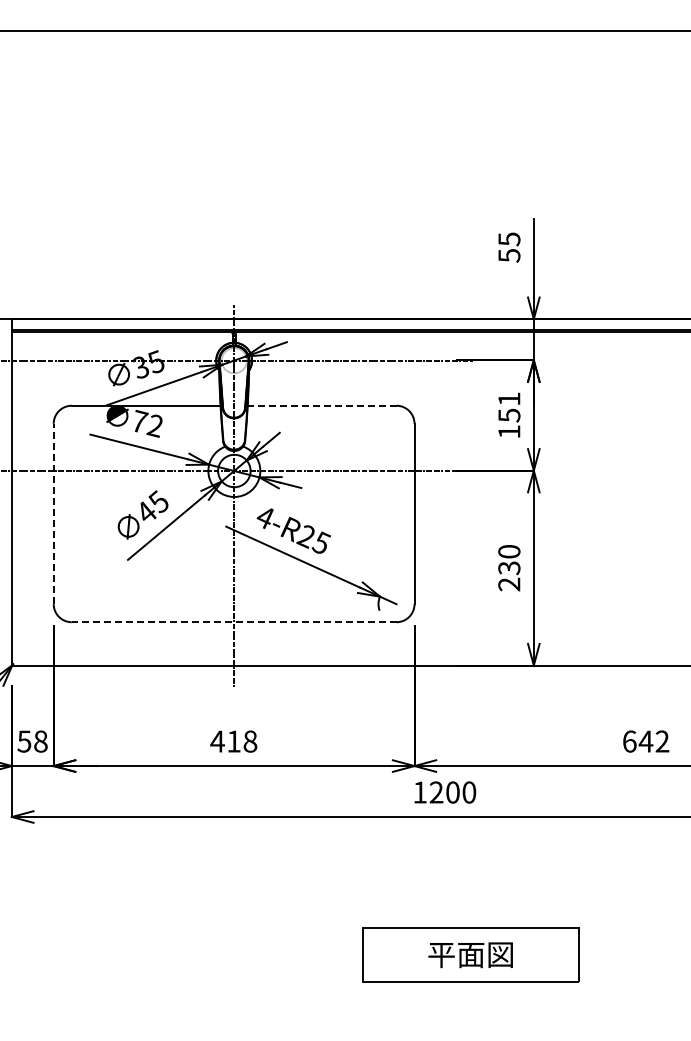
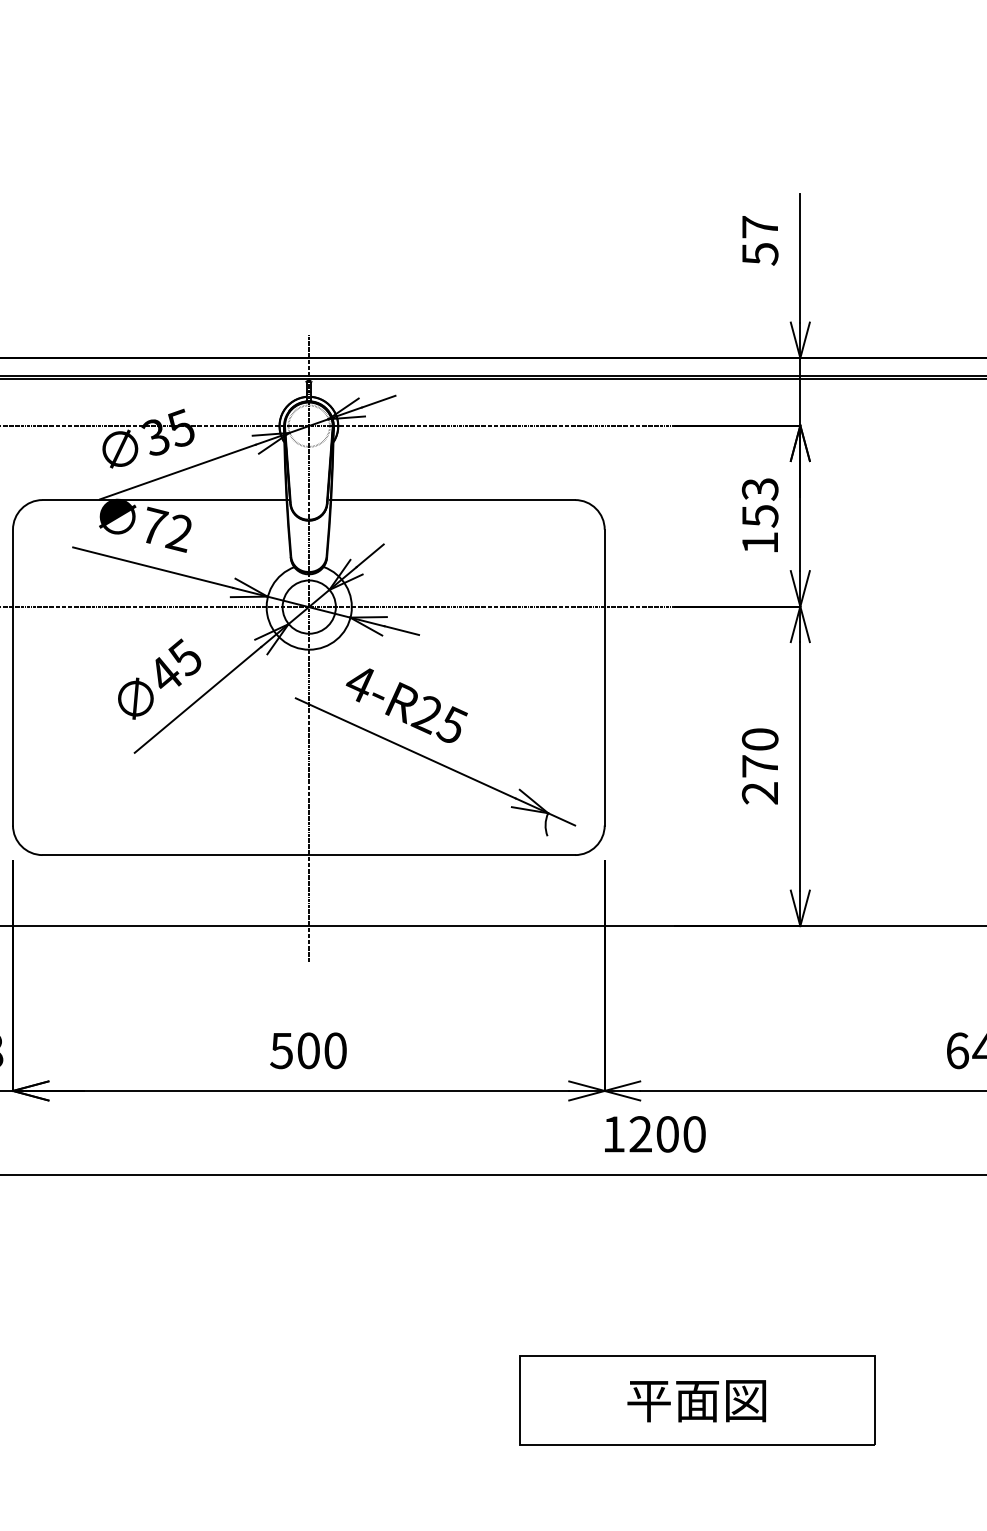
text: (509, 239) -> (760, 227), 55 -> 57
text: (509, 399) -> (760, 489), 151 -> 153
line: (321, 405) -> (452, 499), dashed -> solid
line: (53, 513) -> (12, 676), dashed -> solid
text: (509, 568) -> (760, 766), 230 -> 270
line: (233, 622) -> (307, 855), dashed -> solid
text: (233, 741) -> (307, 1050), 418 -> 500

